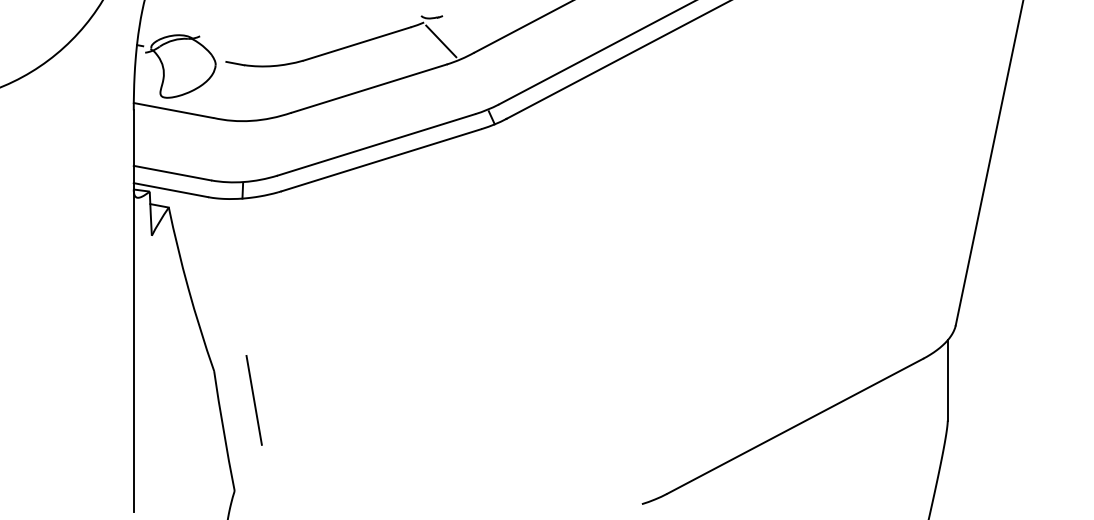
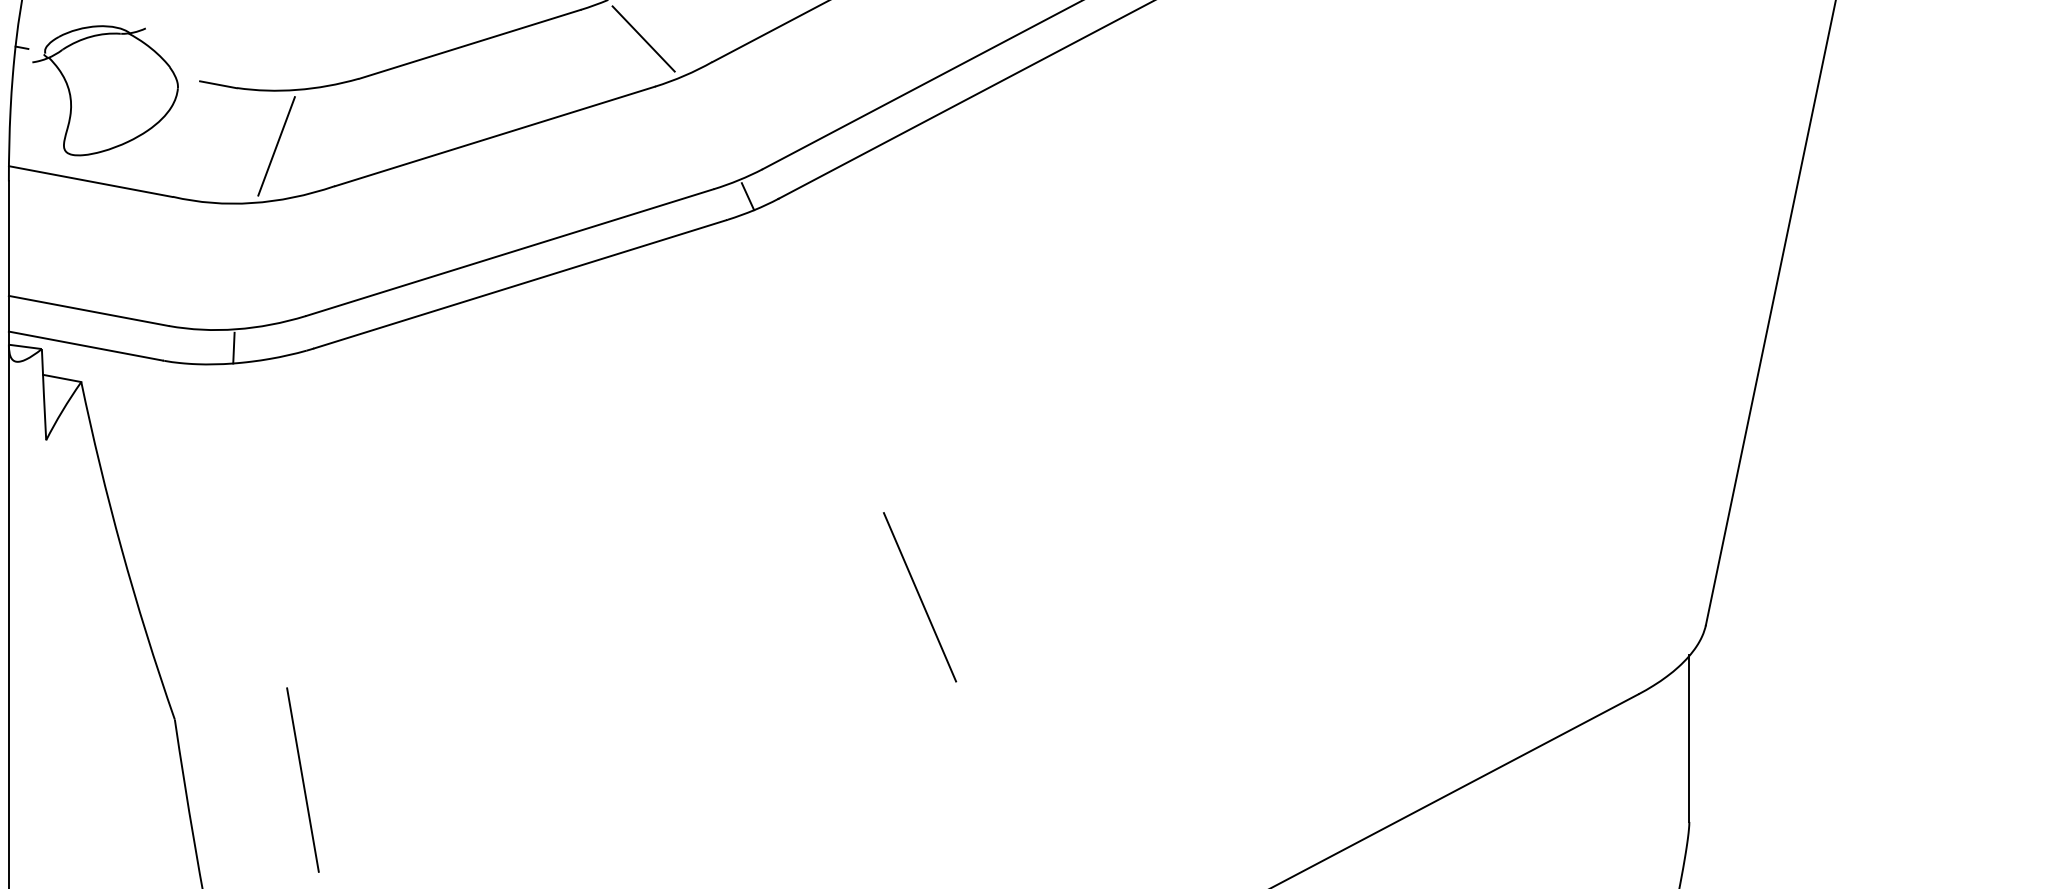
line: (263, 93) -> (276, 146), added
line: (574, 311) -> (918, 596), added
line: (253, 400) -> (301, 780), moved

